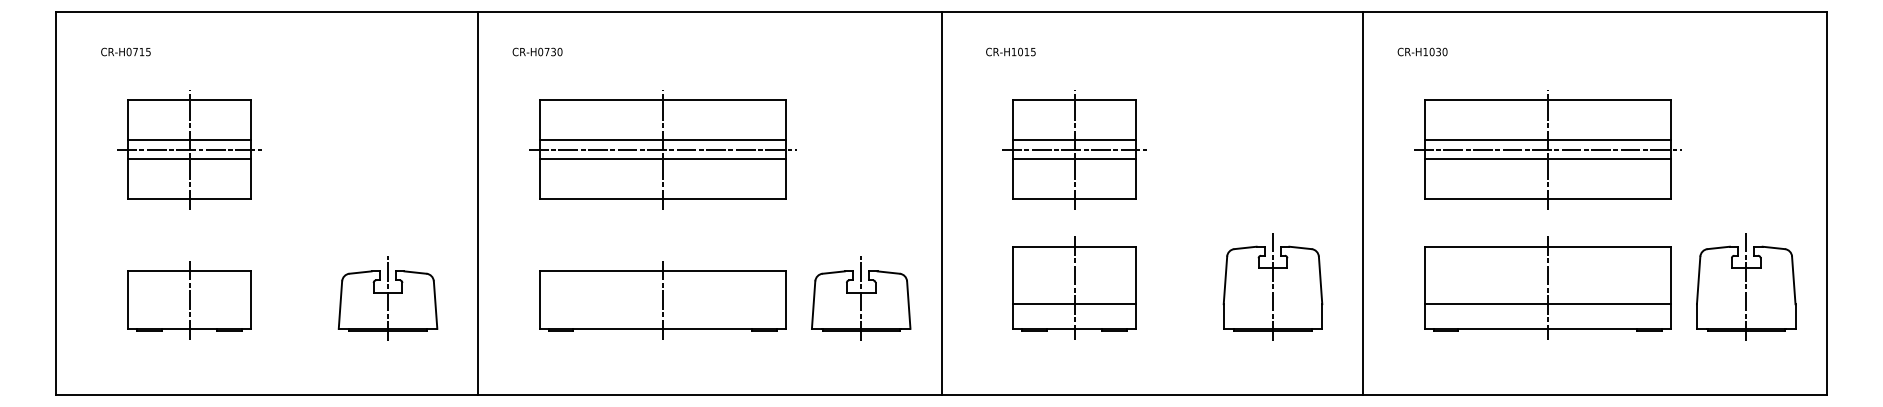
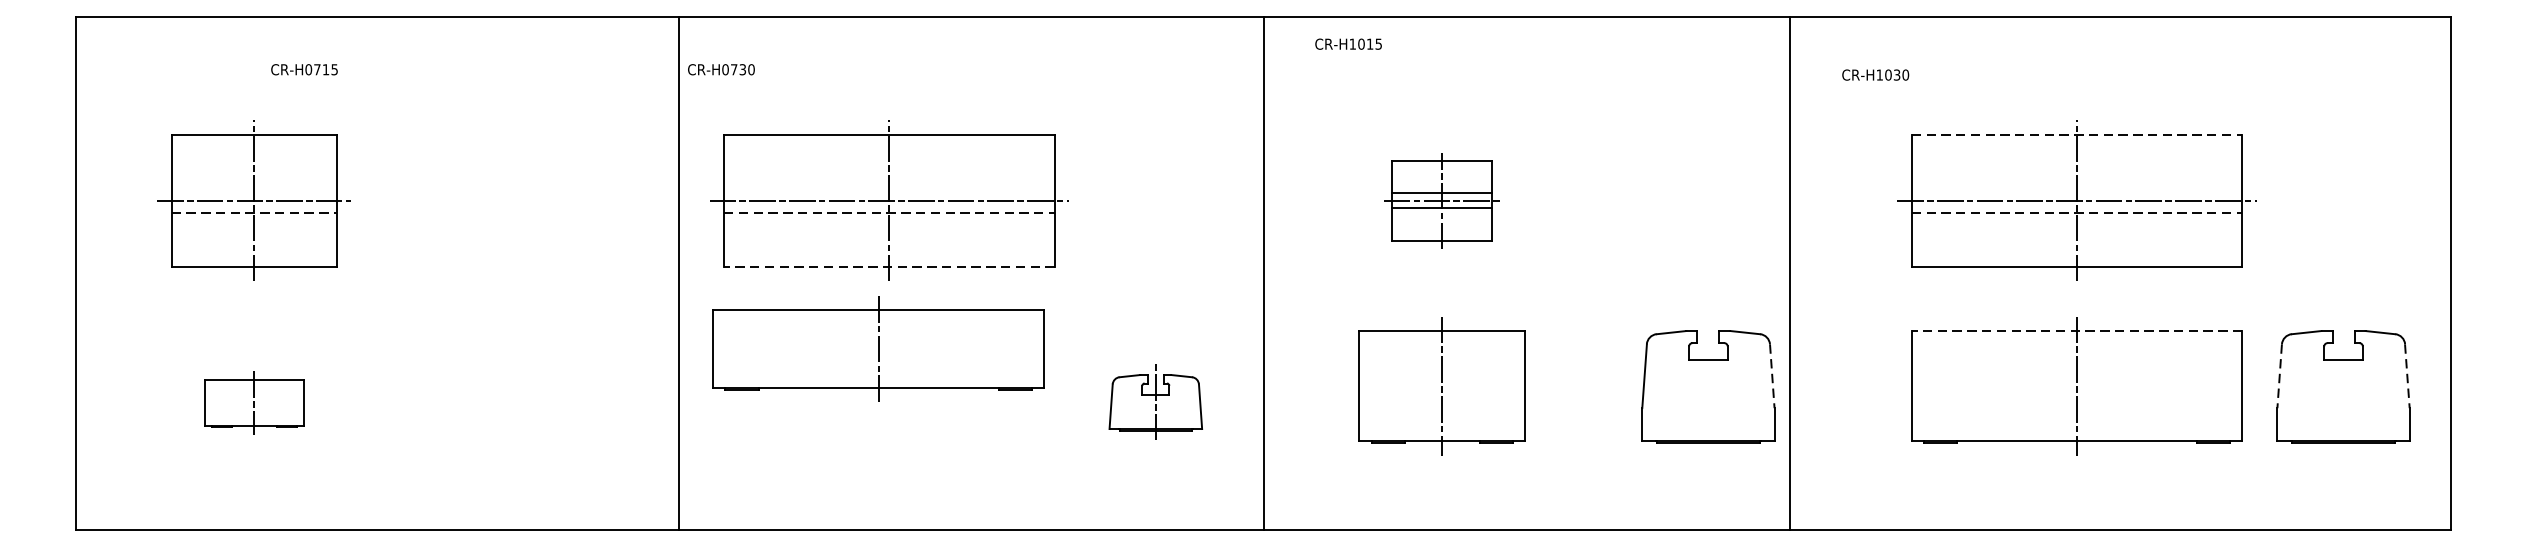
text: (125, 51) -> (303, 69), moved
text: (1010, 51) -> (1348, 43), moved
text: (1422, 51) -> (1875, 74), moved
line: (1548, 100) -> (2078, 134), solid -> dashed
line: (189, 140) -> (254, 188), removed
line: (662, 140) -> (889, 188), removed
line: (1547, 140) -> (2076, 188), removed
part: (1074, 149) -> (1441, 200), size x0.6
line: (189, 159) -> (254, 213), solid -> dashed
line: (663, 159) -> (890, 213), solid -> dashed
line: (1548, 159) -> (2078, 213), solid -> dashed
line: (662, 198) -> (889, 266), solid -> dashed
line: (477, 203) -> (678, 273), moved
line: (1362, 203) -> (1789, 273), moved
line: (1547, 246) -> (2076, 330), solid -> dashed
line: (1320, 280) -> (1772, 376), solid -> dashed
line: (1698, 280) -> (2279, 376), solid -> dashed
line: (1793, 280) -> (2406, 376), solid -> dashed
line: (1273, 286) -> (1709, 384), removed
line: (1746, 286) -> (2343, 384), removed
part: (387, 298) -> (519, 400), removed
part: (861, 298) -> (1156, 400), size x0.7
part: (189, 300) -> (254, 403), size x0.6
part: (662, 300) -> (878, 349), moved
line: (1074, 304) -> (1441, 408), removed
line: (1547, 304) -> (2076, 408), removed

